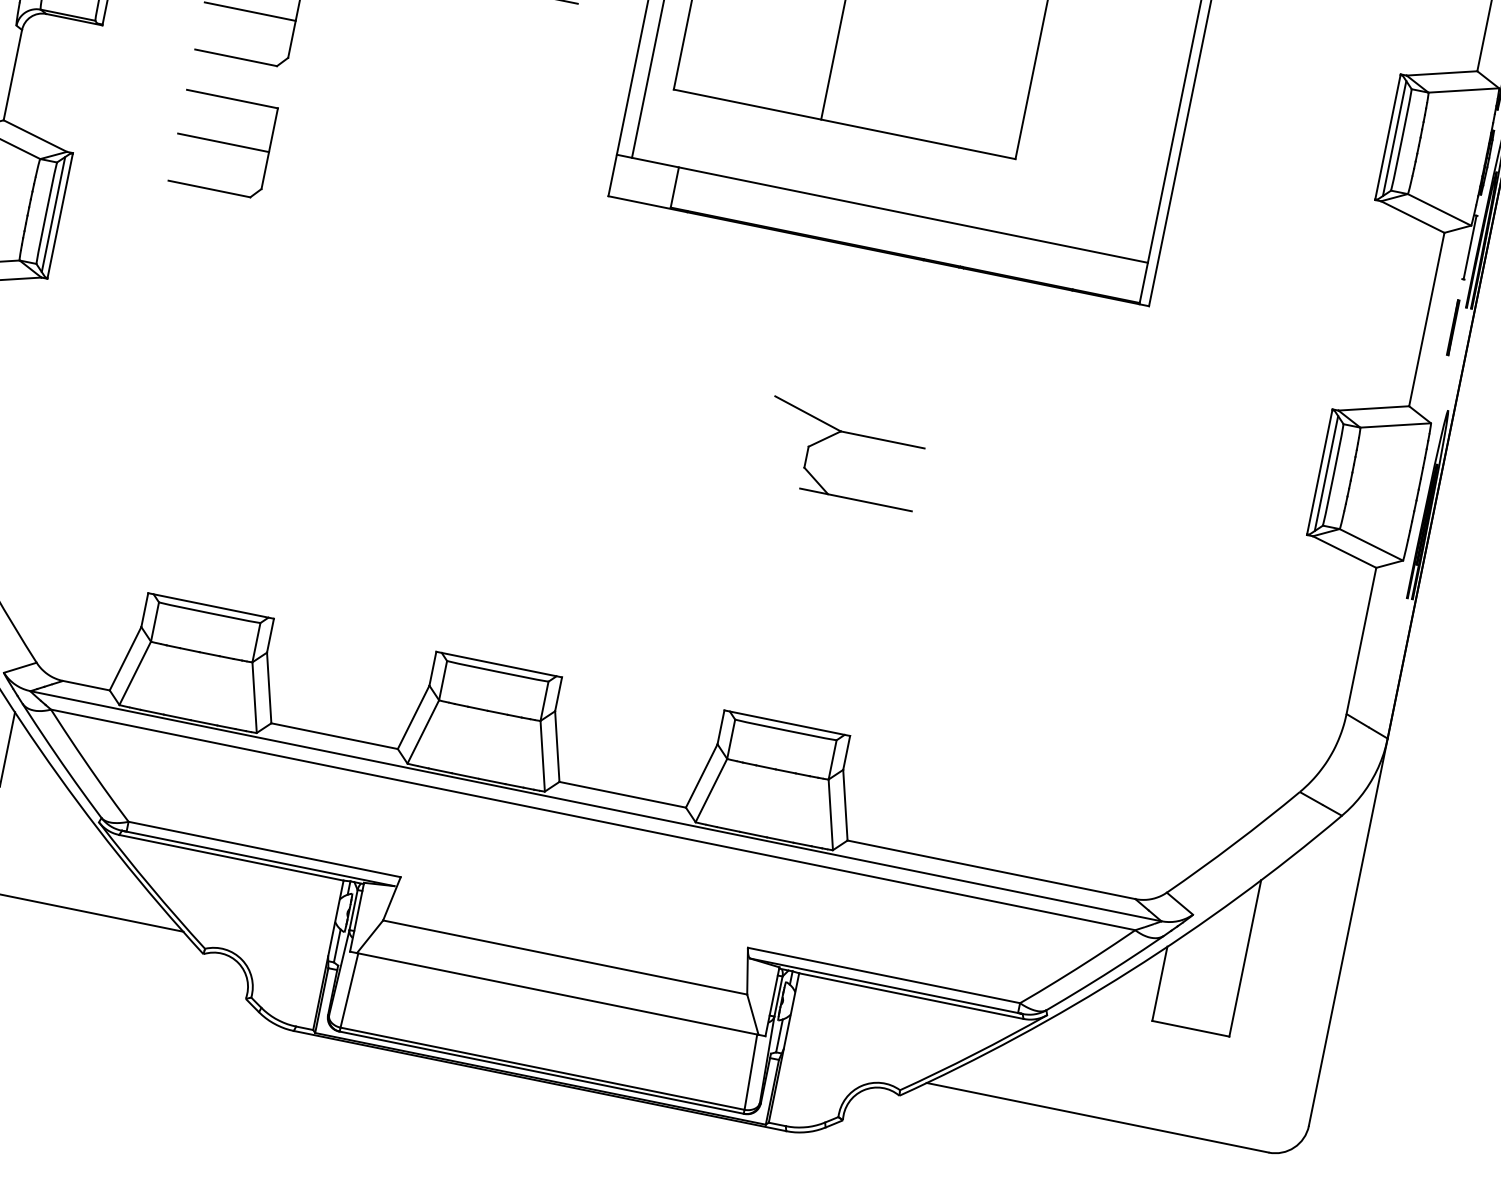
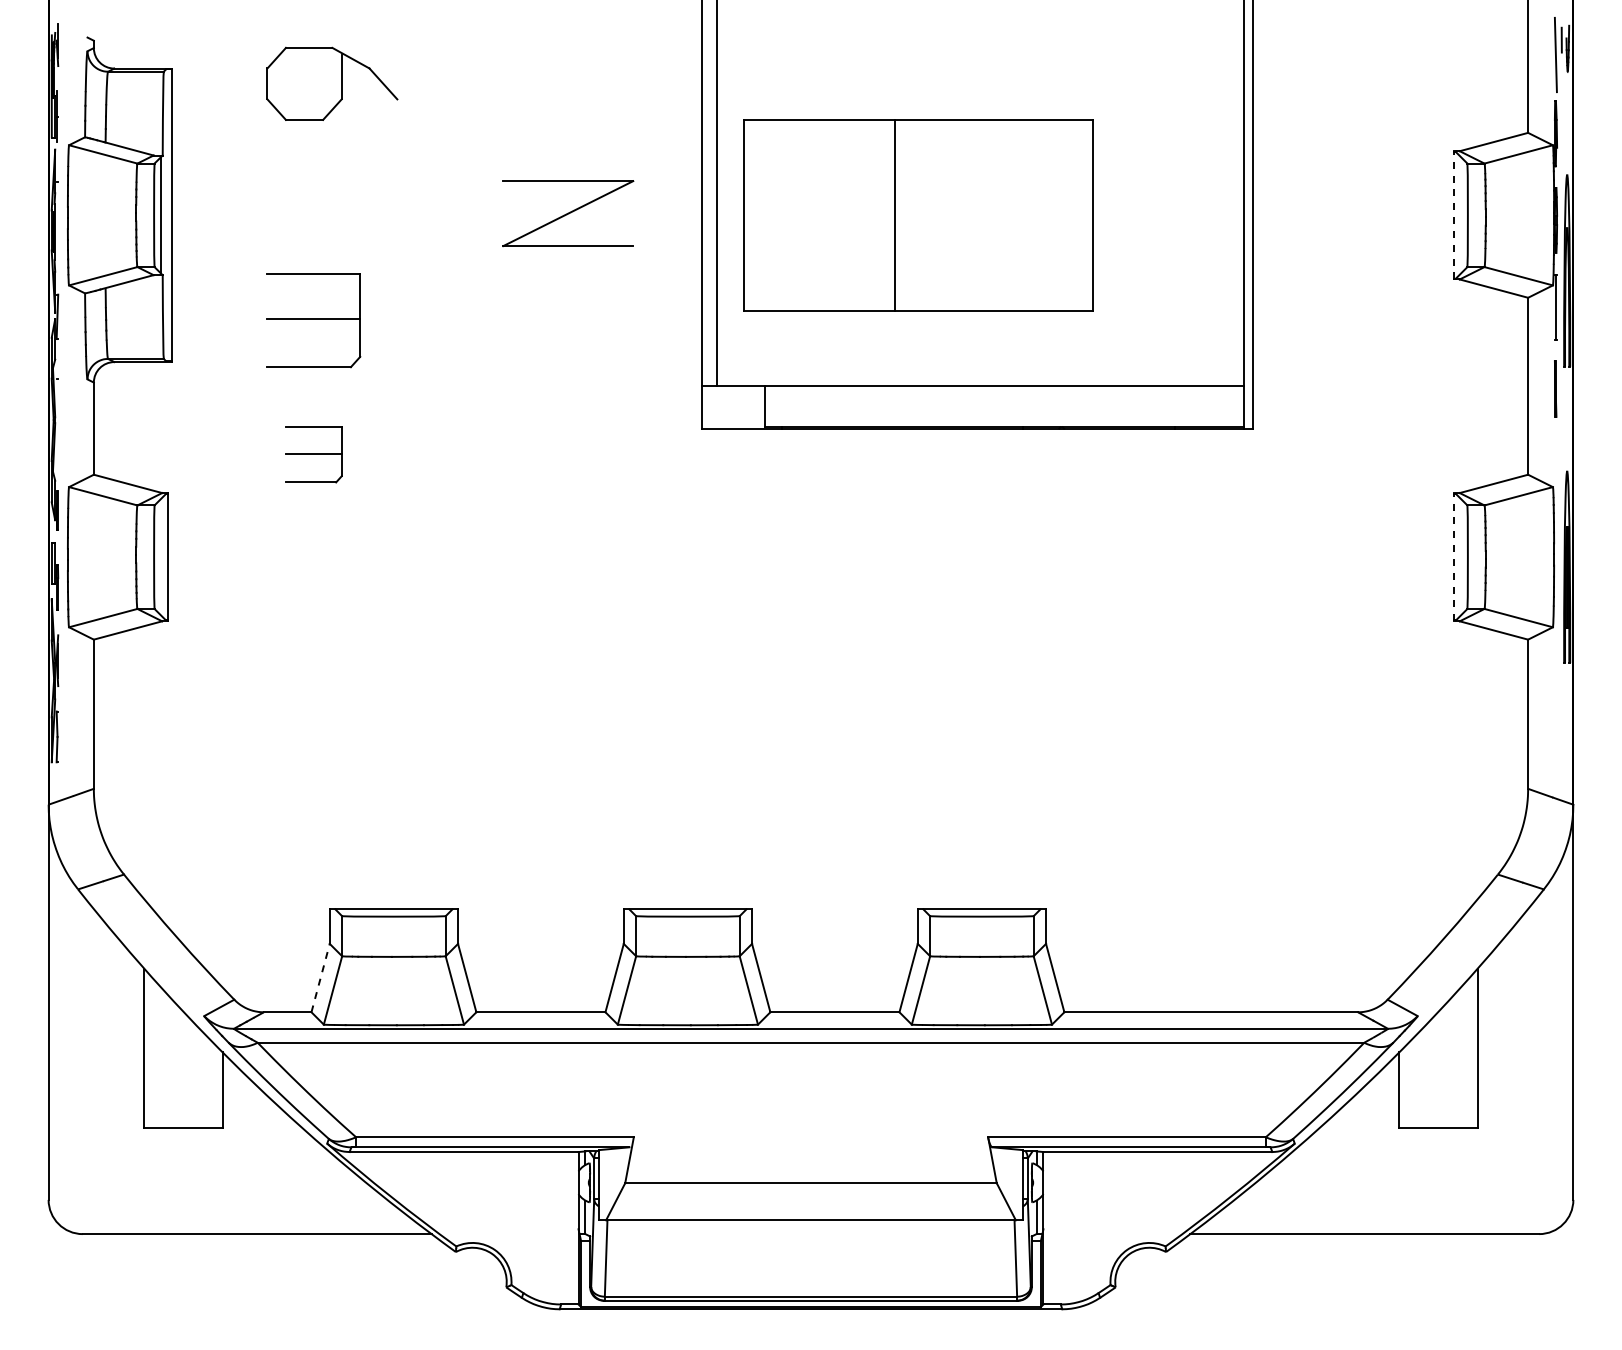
line: (1387, 136) -> (1453, 214), solid -> dashed
line: (1394, 137) -> (1460, 214), removed
part: (222, 144) -> (313, 454), size x0.6
line: (53, 213) -> (161, 556), removed
part: (834, 435) -> (970, 618), removed
line: (1319, 471) -> (1453, 556), solid -> dashed
line: (1326, 472) -> (1460, 556), removed
line: (125, 658) -> (320, 977), solid -> dashed

